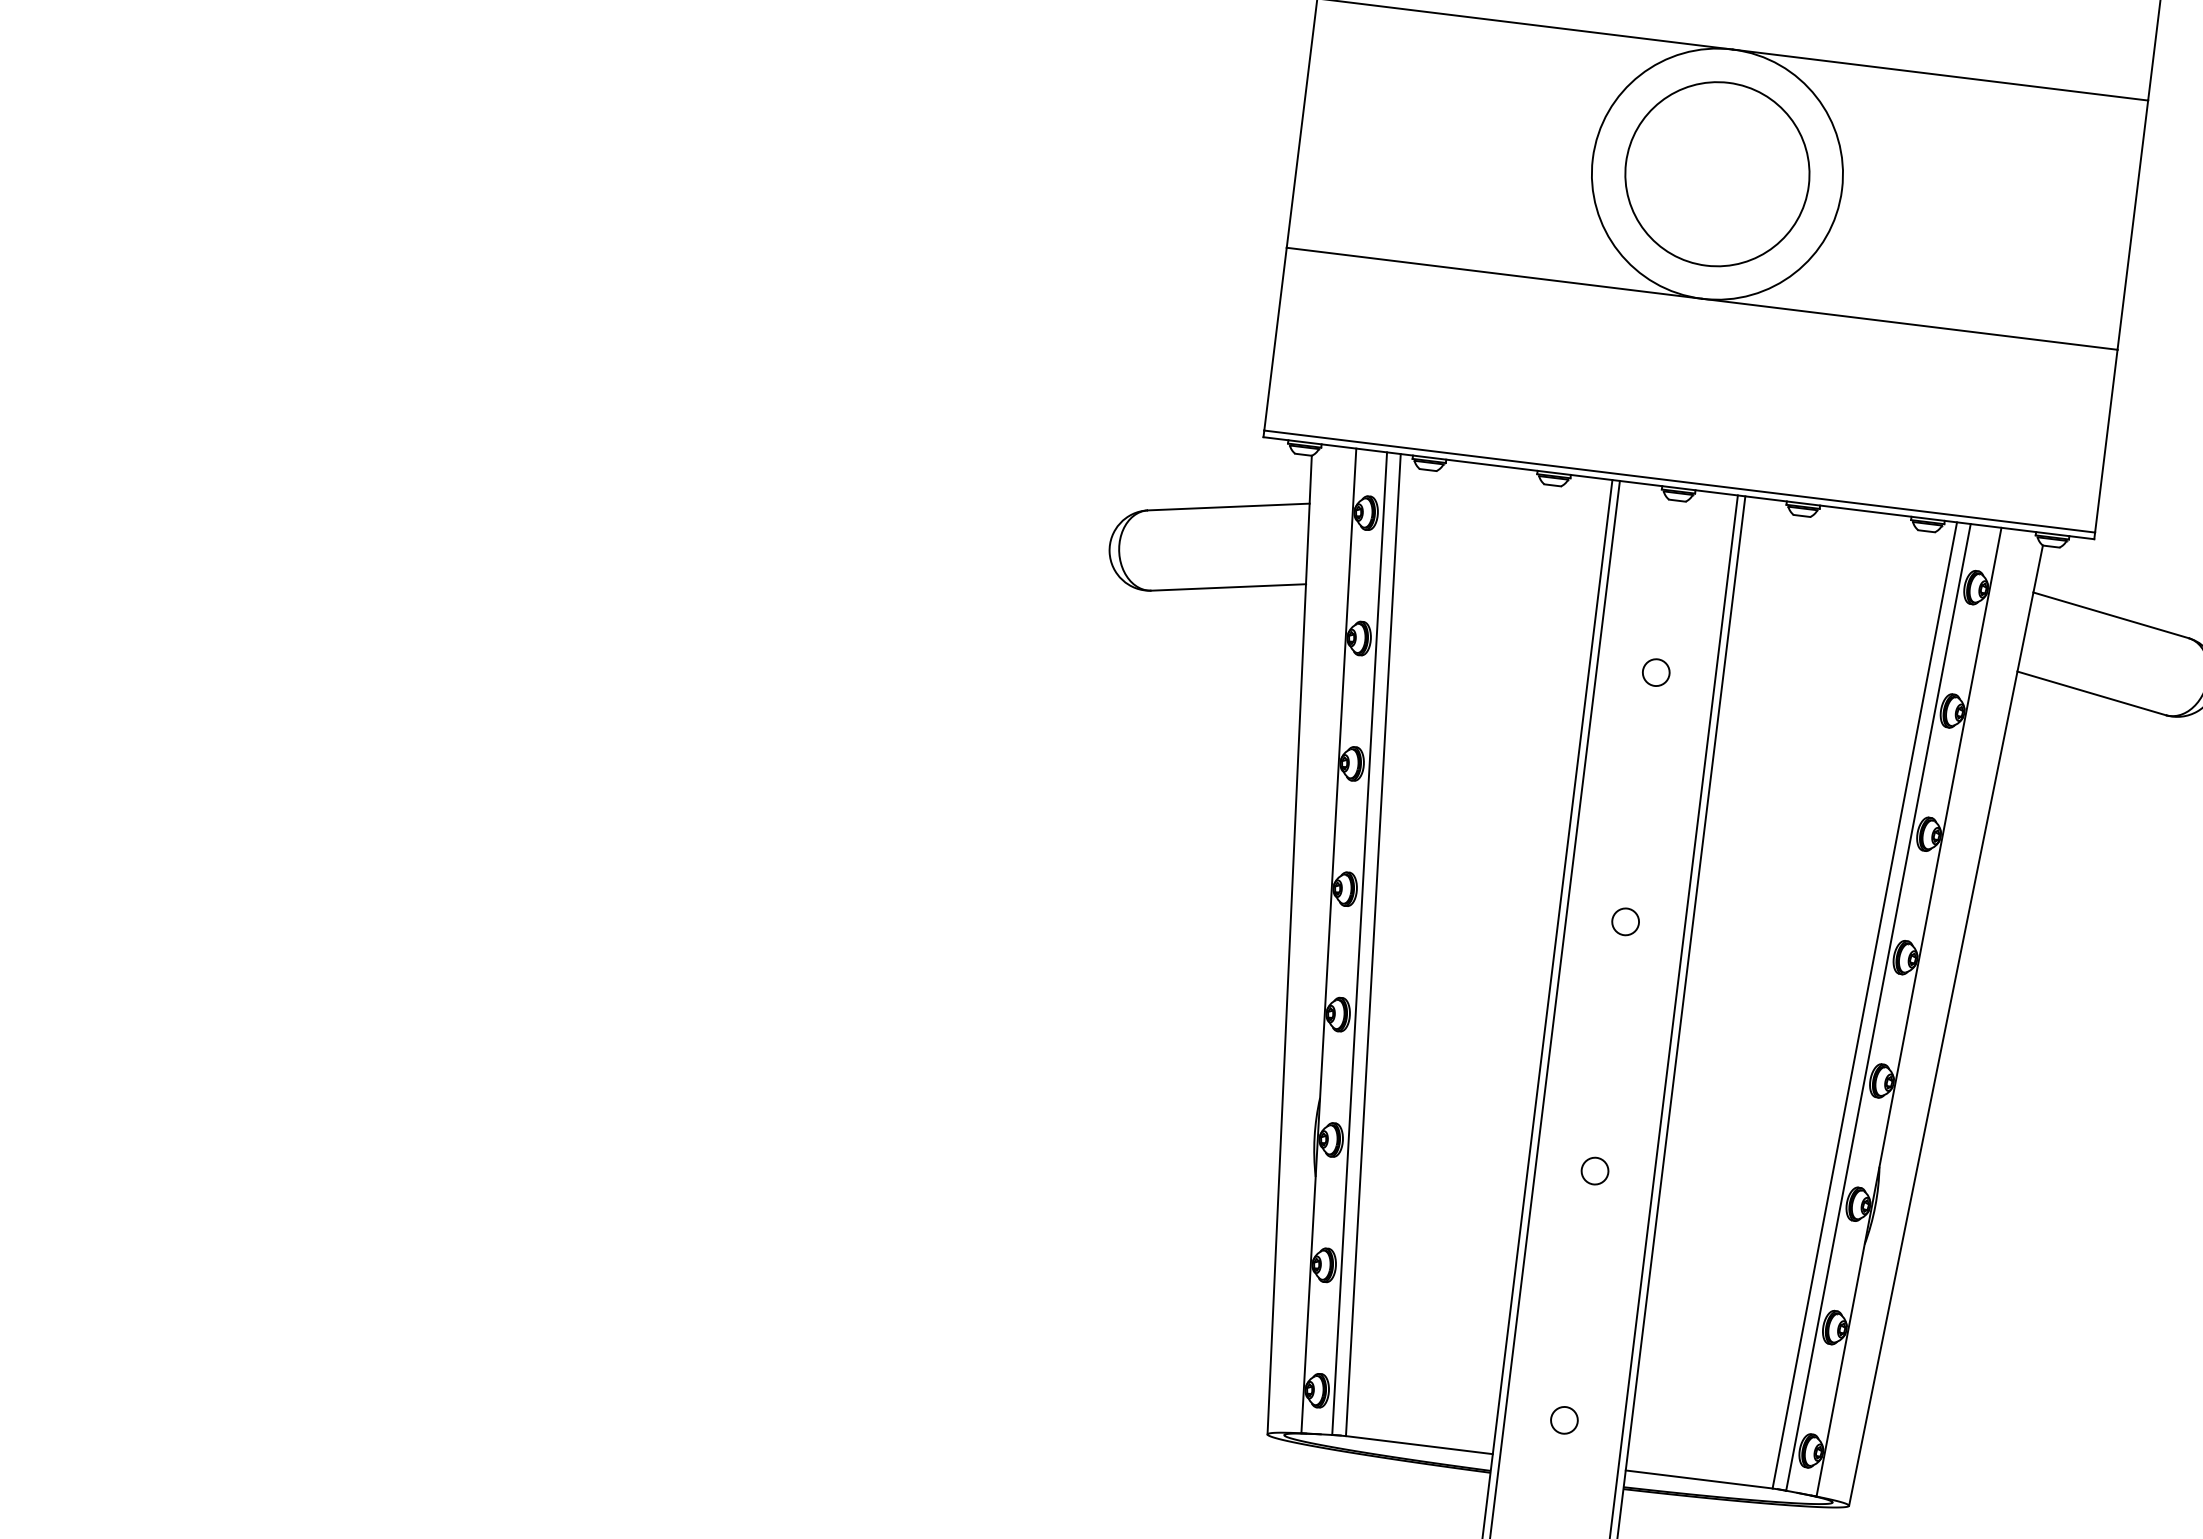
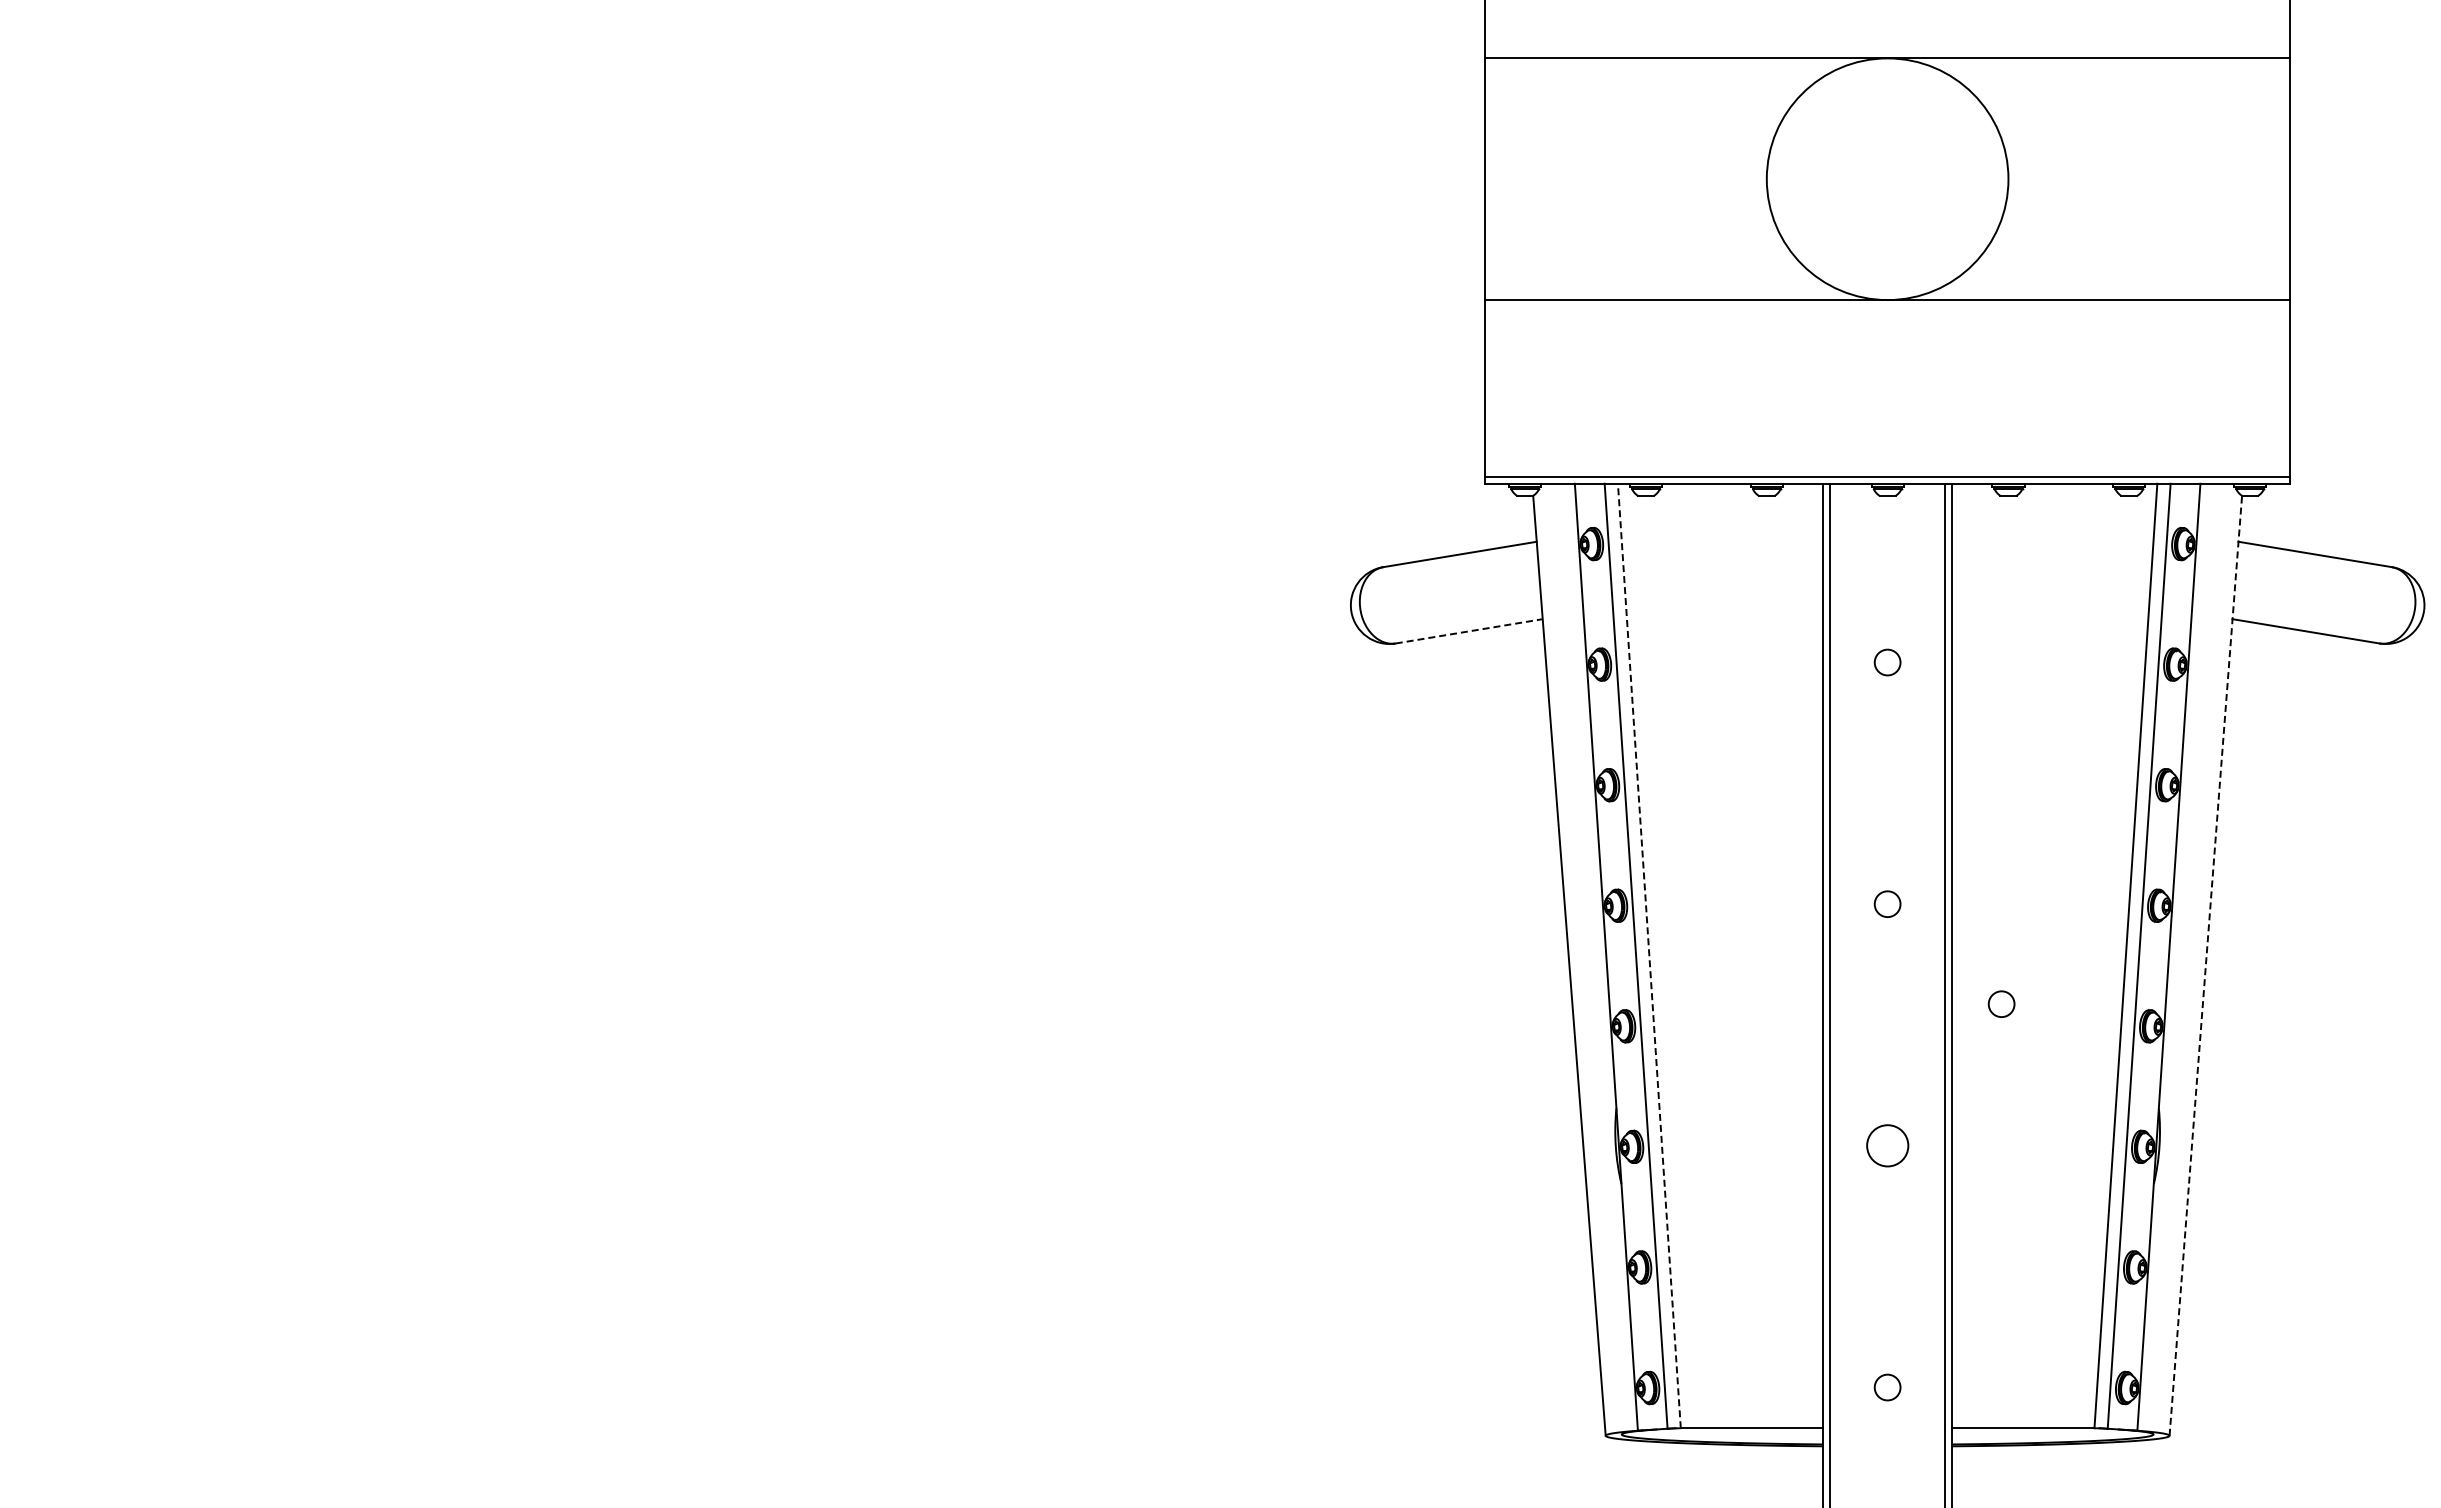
circle: (1717, 173) -> (1887, 178), removed
line: (1228, 587) -> (1469, 631), solid -> dashed
line: (1373, 944) -> (1649, 955), solid -> dashed
line: (1945, 1025) -> (2205, 965), solid -> dashed
circle: (1730, 1038) -> (2001, 1003), added
circle: (1594, 1170) -> (1887, 1145), size x1.6

